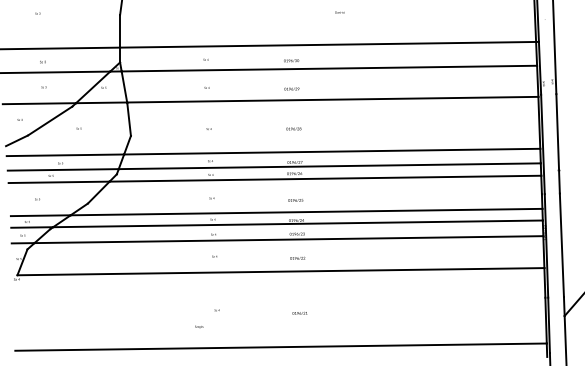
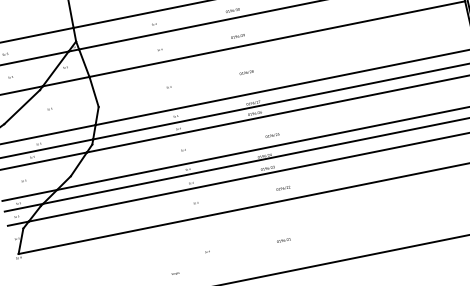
text: (295, 200) -> (272, 135), moved
text: (297, 257) -> (283, 187), moved
text: (199, 326) -> (175, 273), moved

